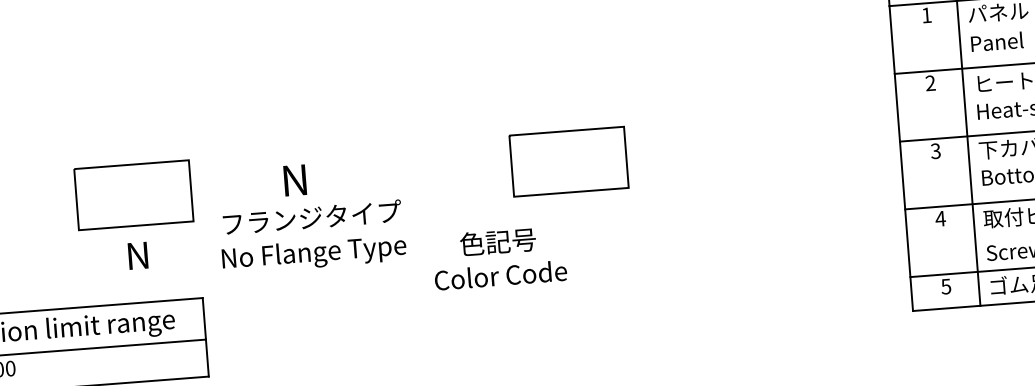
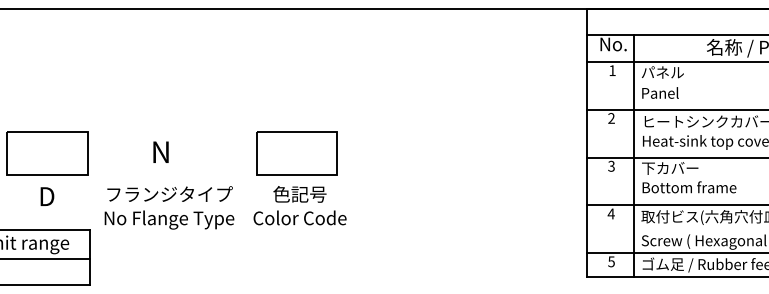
part: (568, 161) -> (296, 153), moved
text: (312, 236) -> (169, 207), moved
text: (138, 255) -> (47, 196), N -> D
text: (498, 257) -> (299, 205), moved

